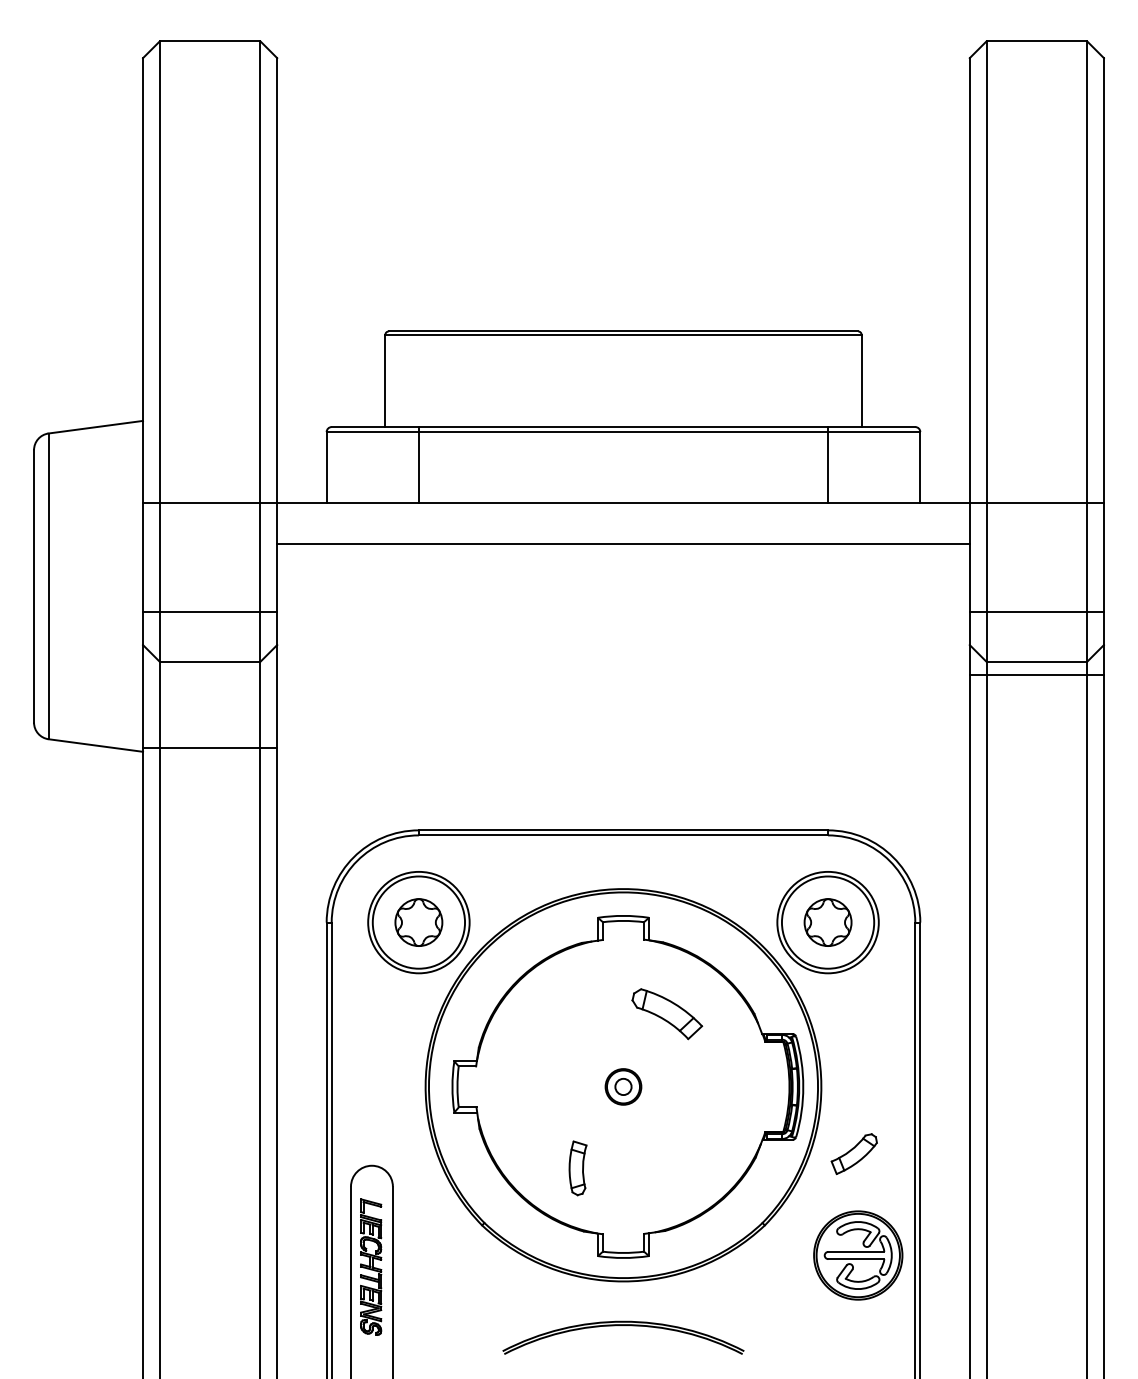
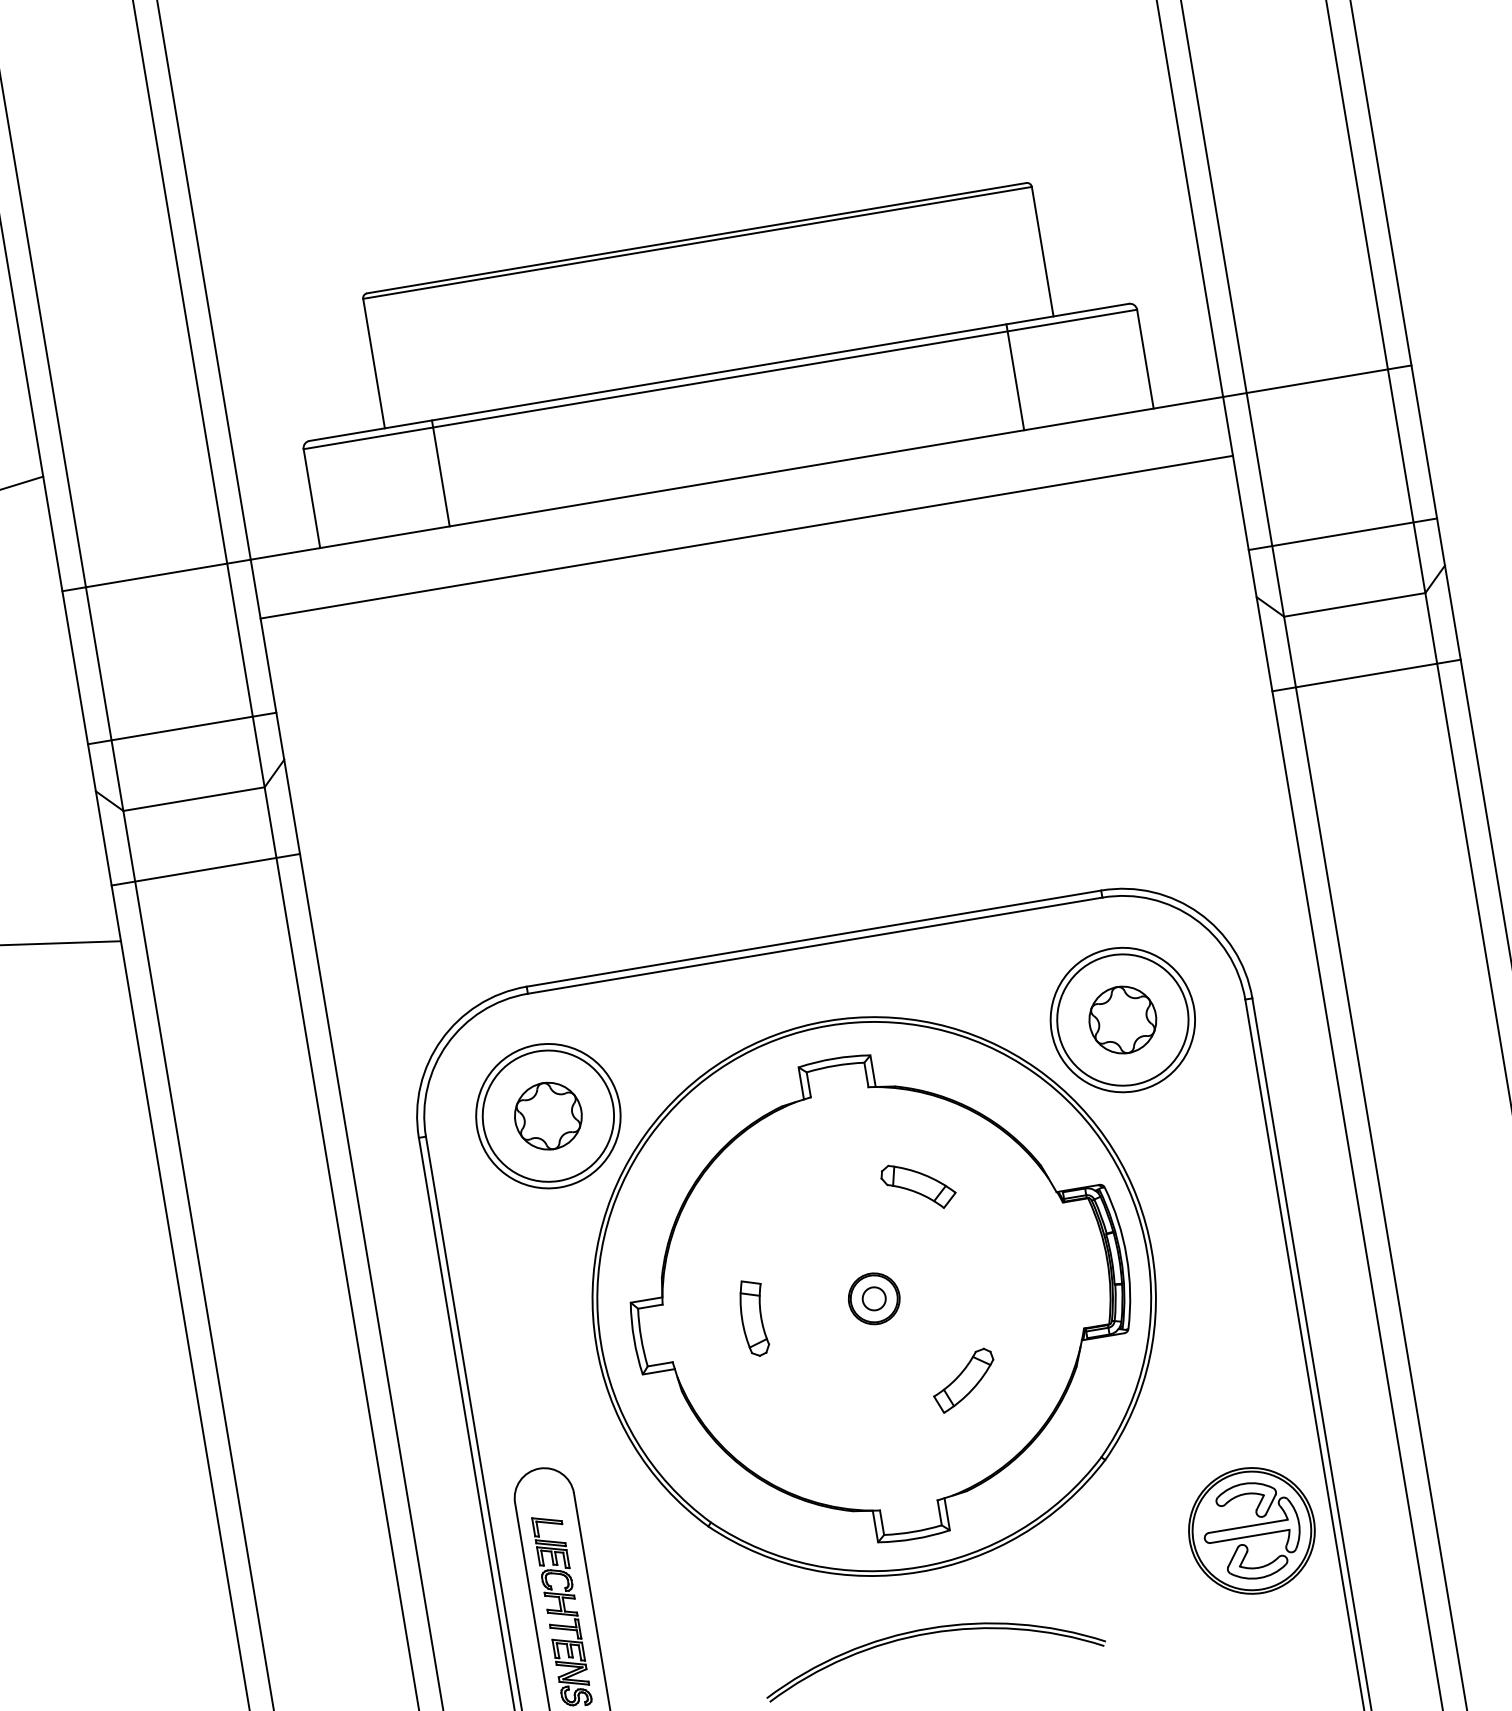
line: (1036, 675) -> (1366, 676), moved
line: (210, 748) -> (206, 870), moved
part: (667, 1014) -> (919, 1186), size x0.71
part: (853, 1153) -> (962, 1380), moved
part: (577, 1168) -> (753, 1318), moved
part: (858, 1255) -> (1252, 1530), moved

